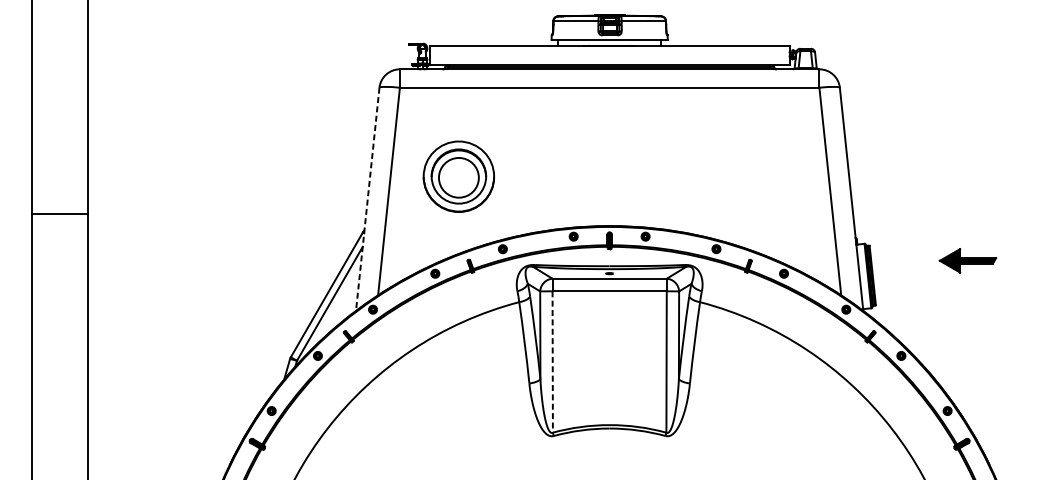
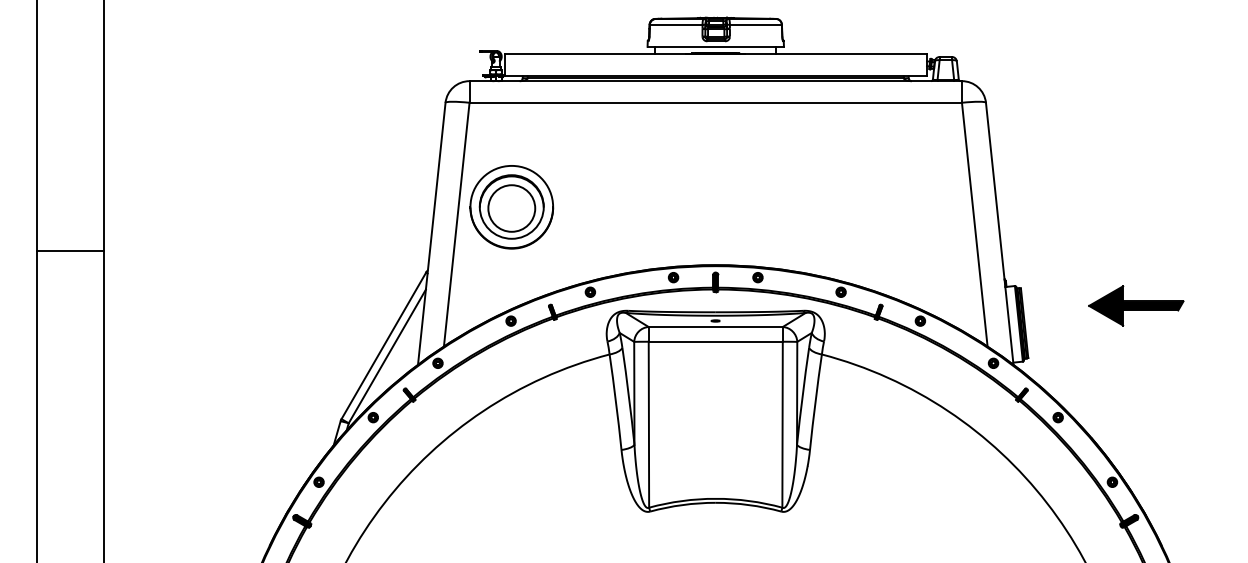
part: (458, 176) -> (511, 207), moved
line: (367, 199) -> (431, 233), dashed -> solid
part: (968, 260) -> (1136, 305), size x1.43
line: (552, 361) -> (648, 424), dashed -> solid

